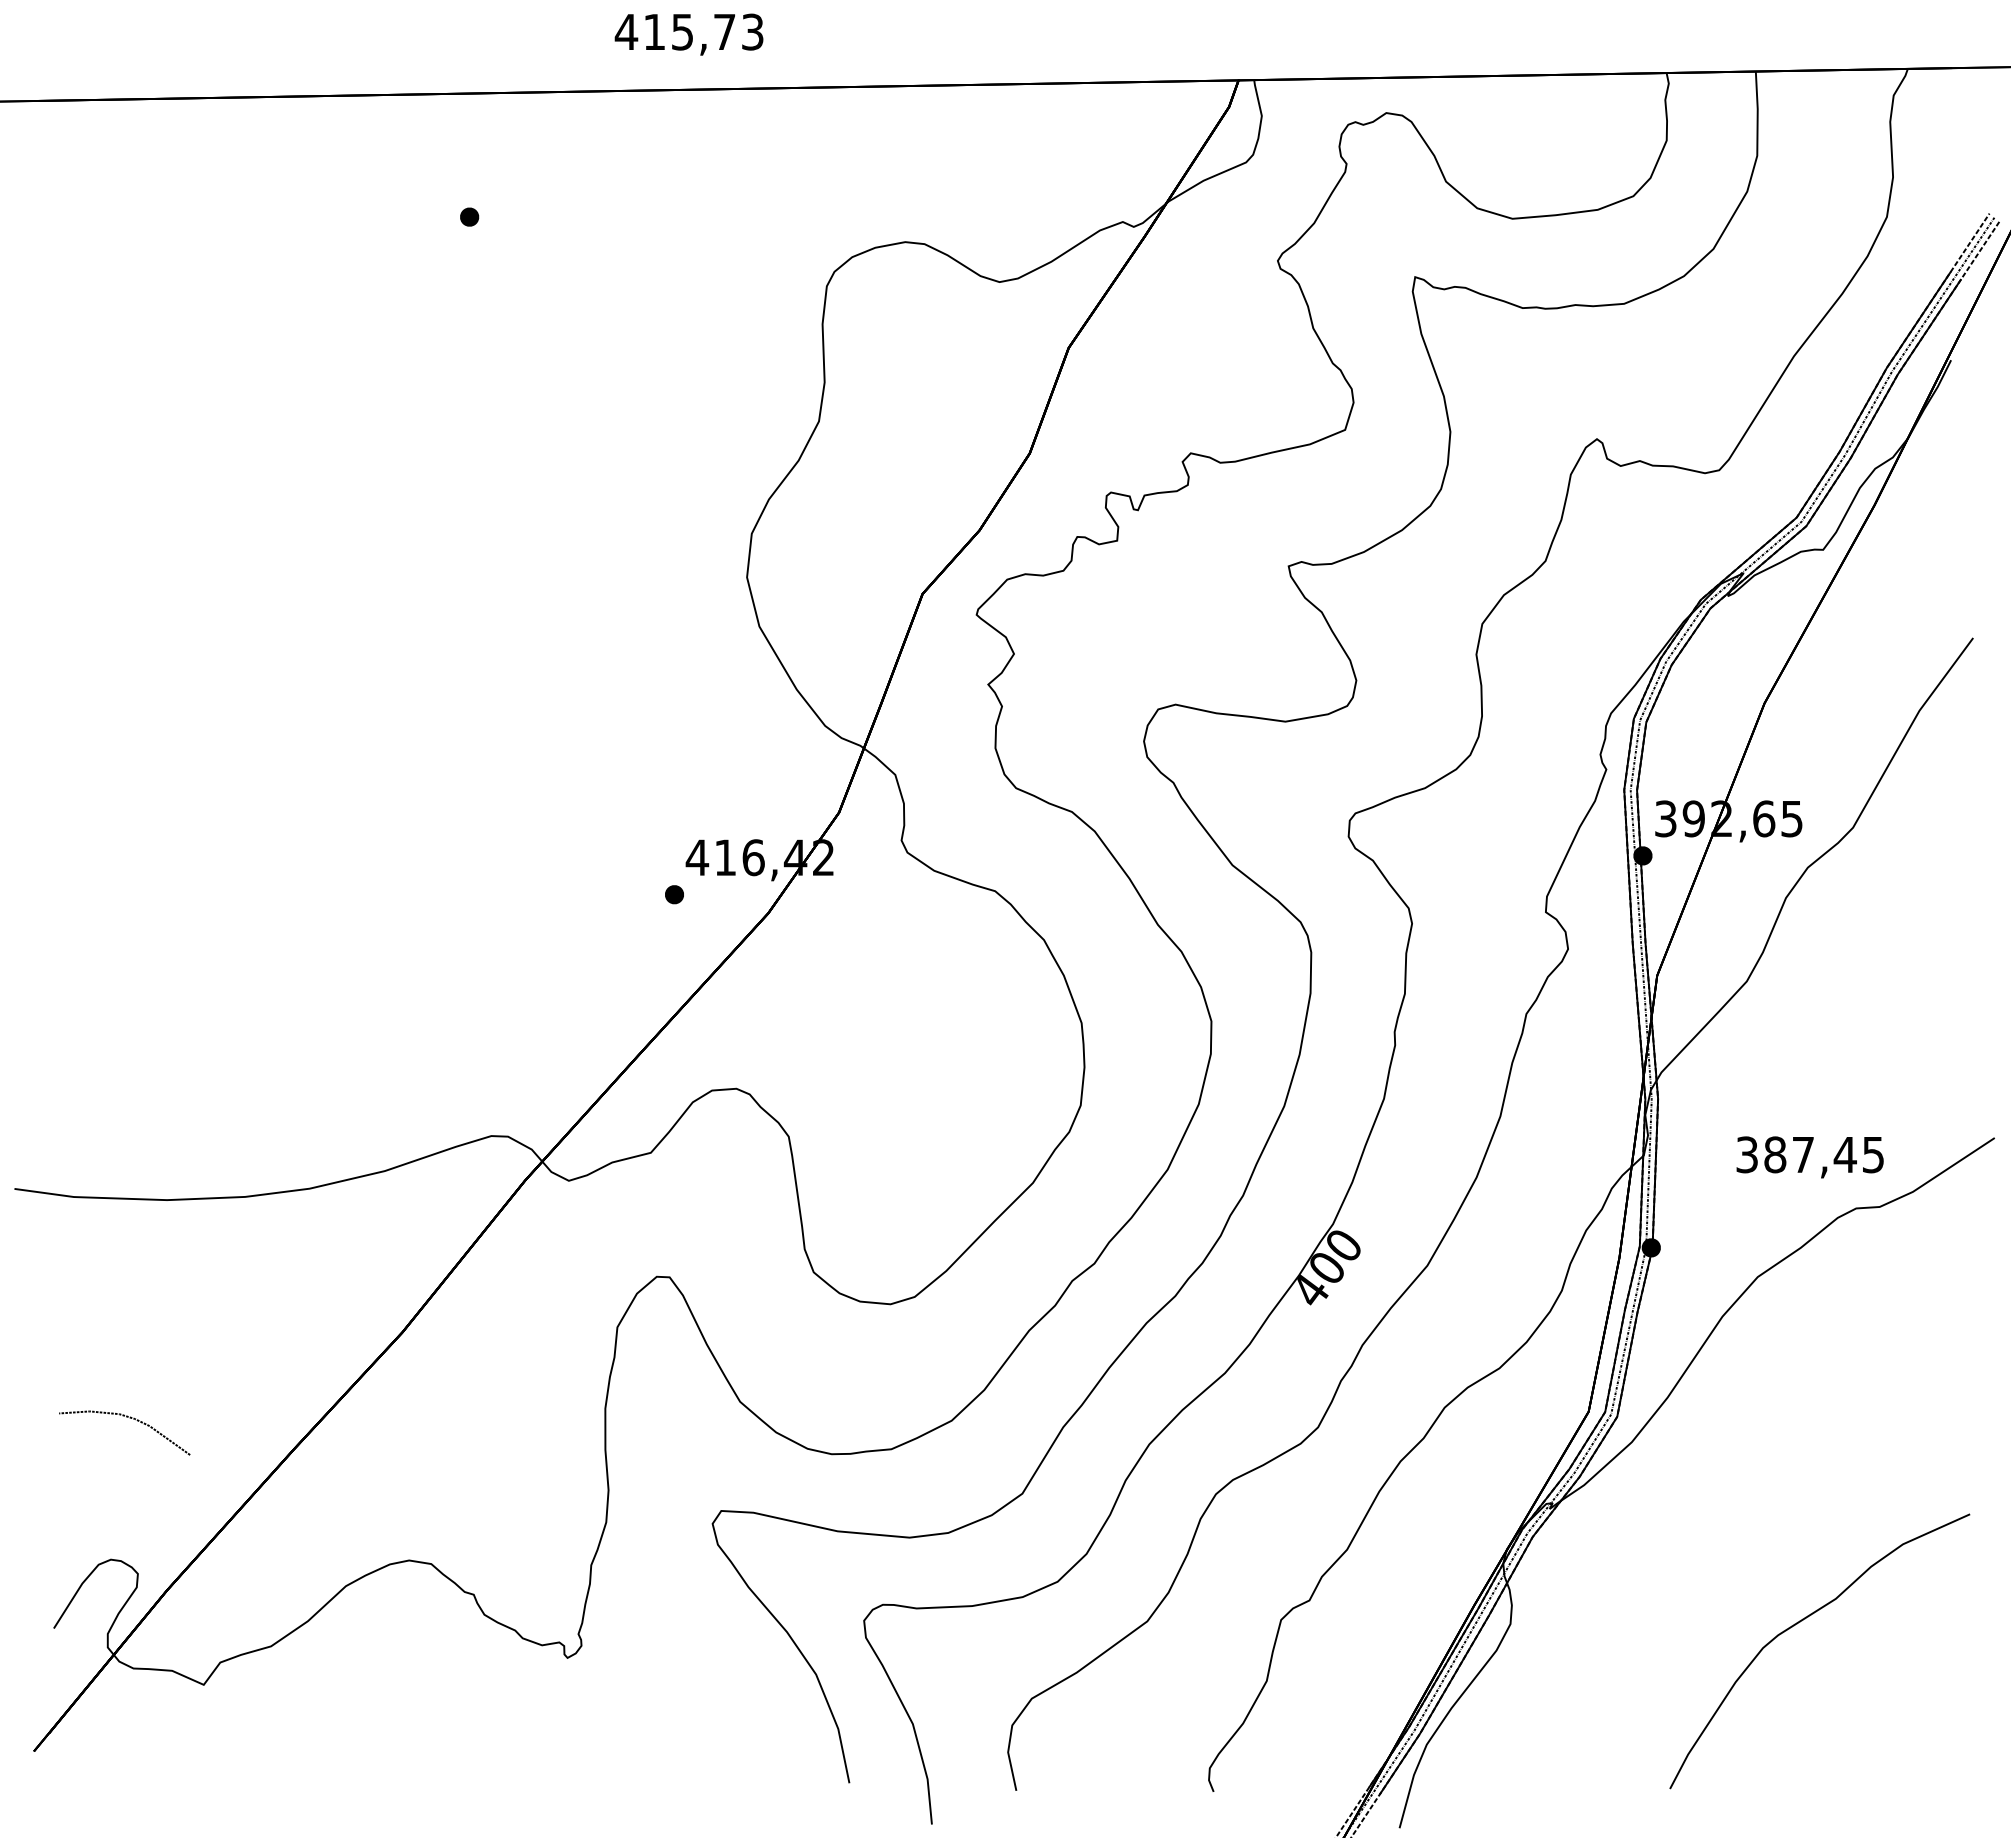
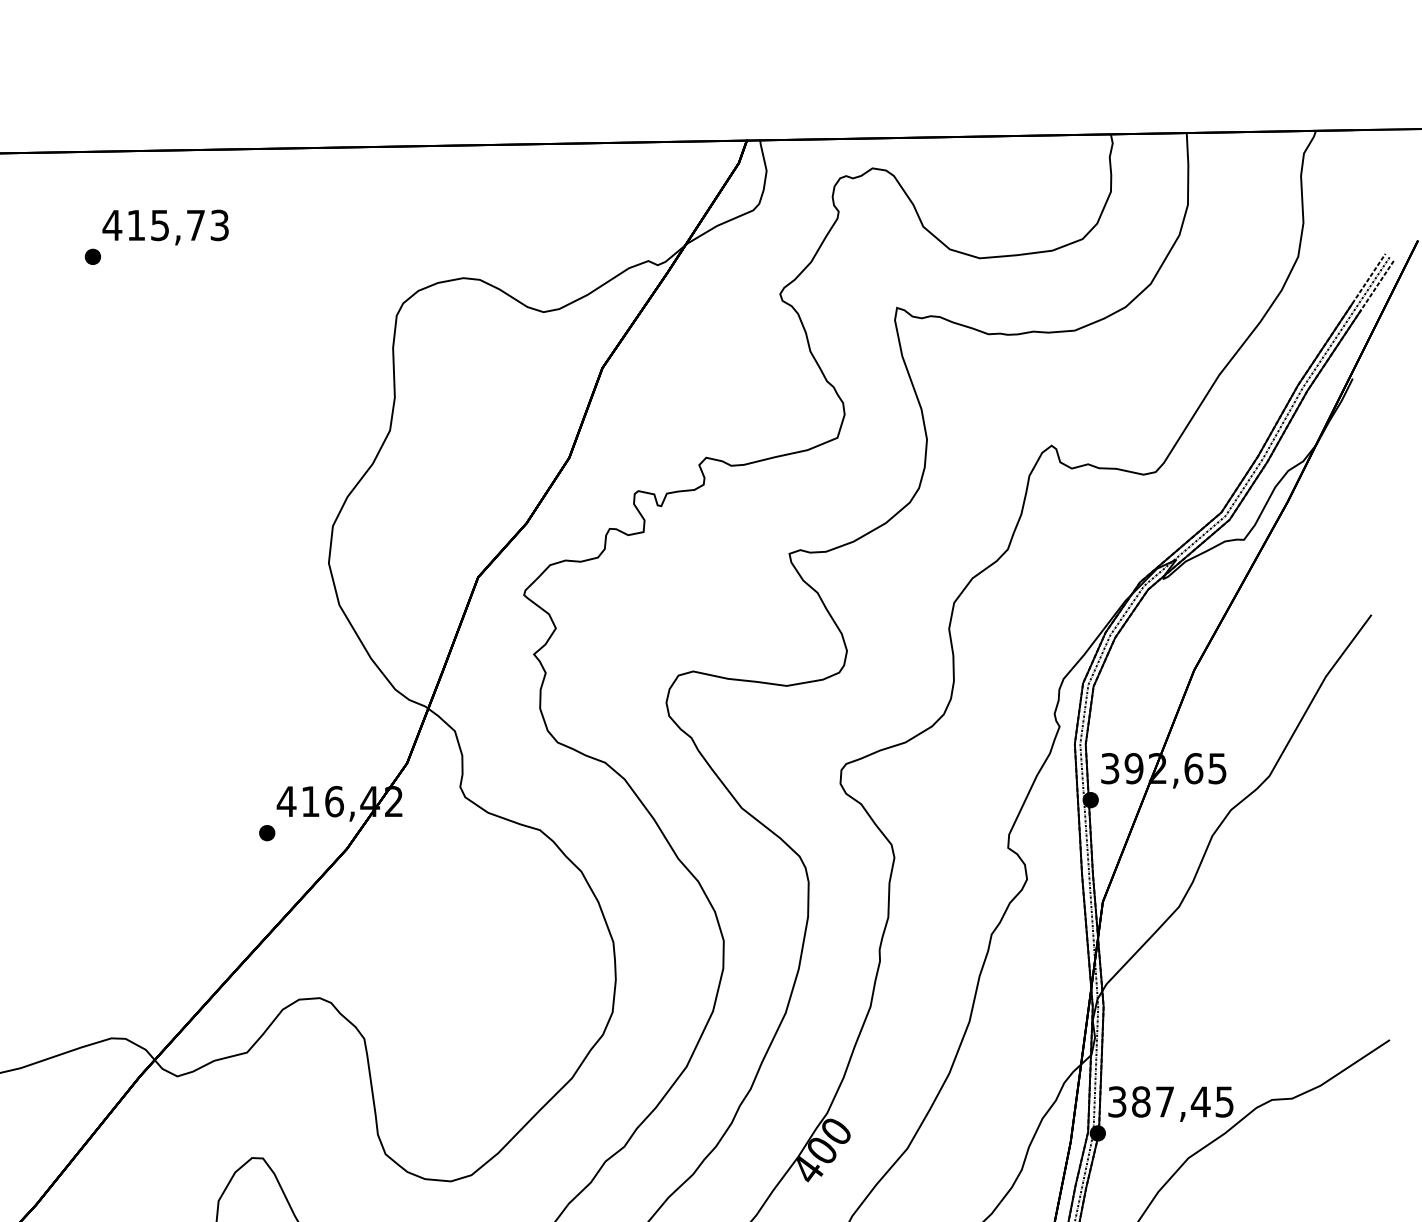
text: (688, 34) -> (165, 227), moved
text: (1809, 1157) -> (1170, 1104), moved

